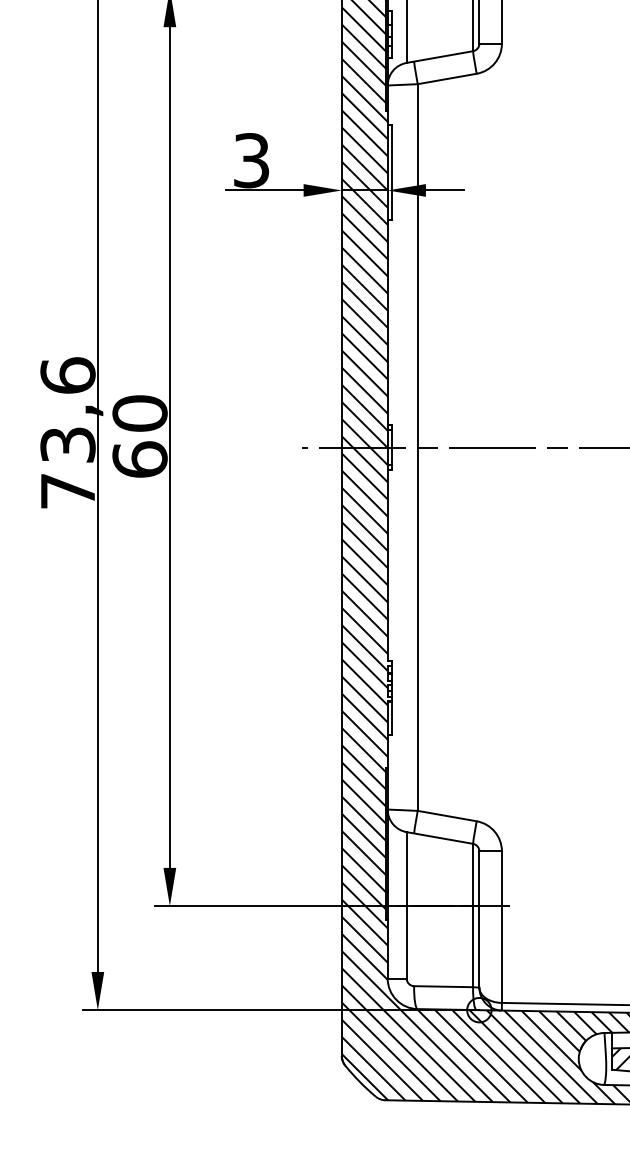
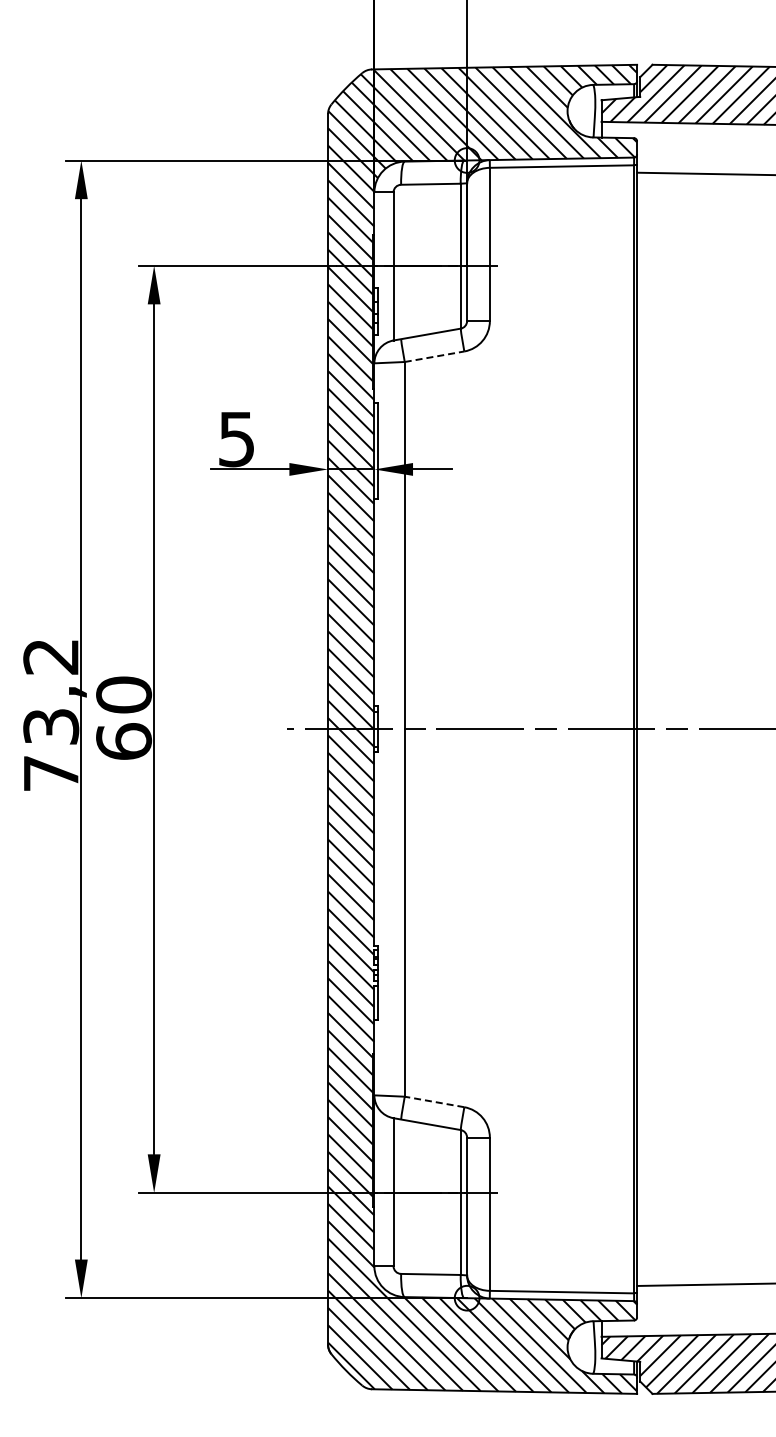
line: (448, 78) -> (435, 356), solid -> dashed
text: (251, 159) -> (236, 438), 3 -> 5
text: (68, 375) -> (51, 656), 73,6 -> 73,2
line: (447, 815) -> (434, 1101), solid -> dashed

